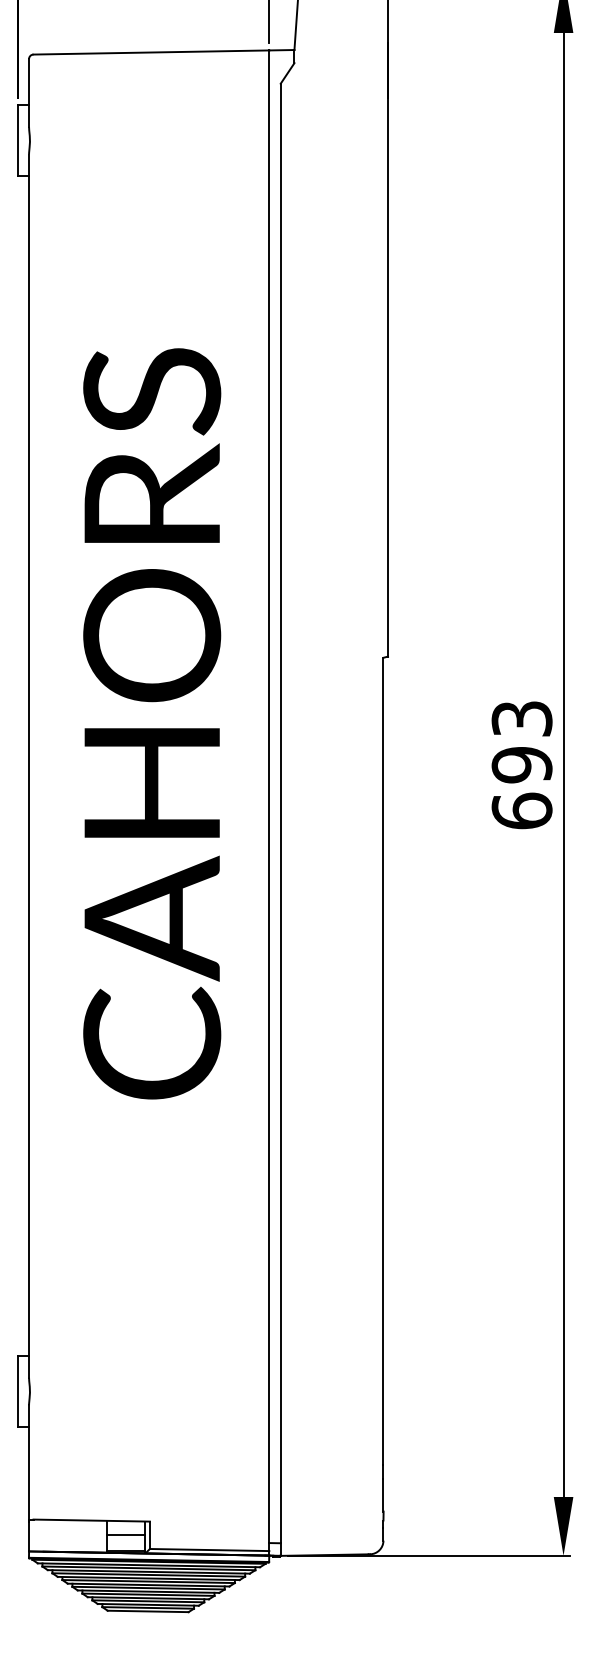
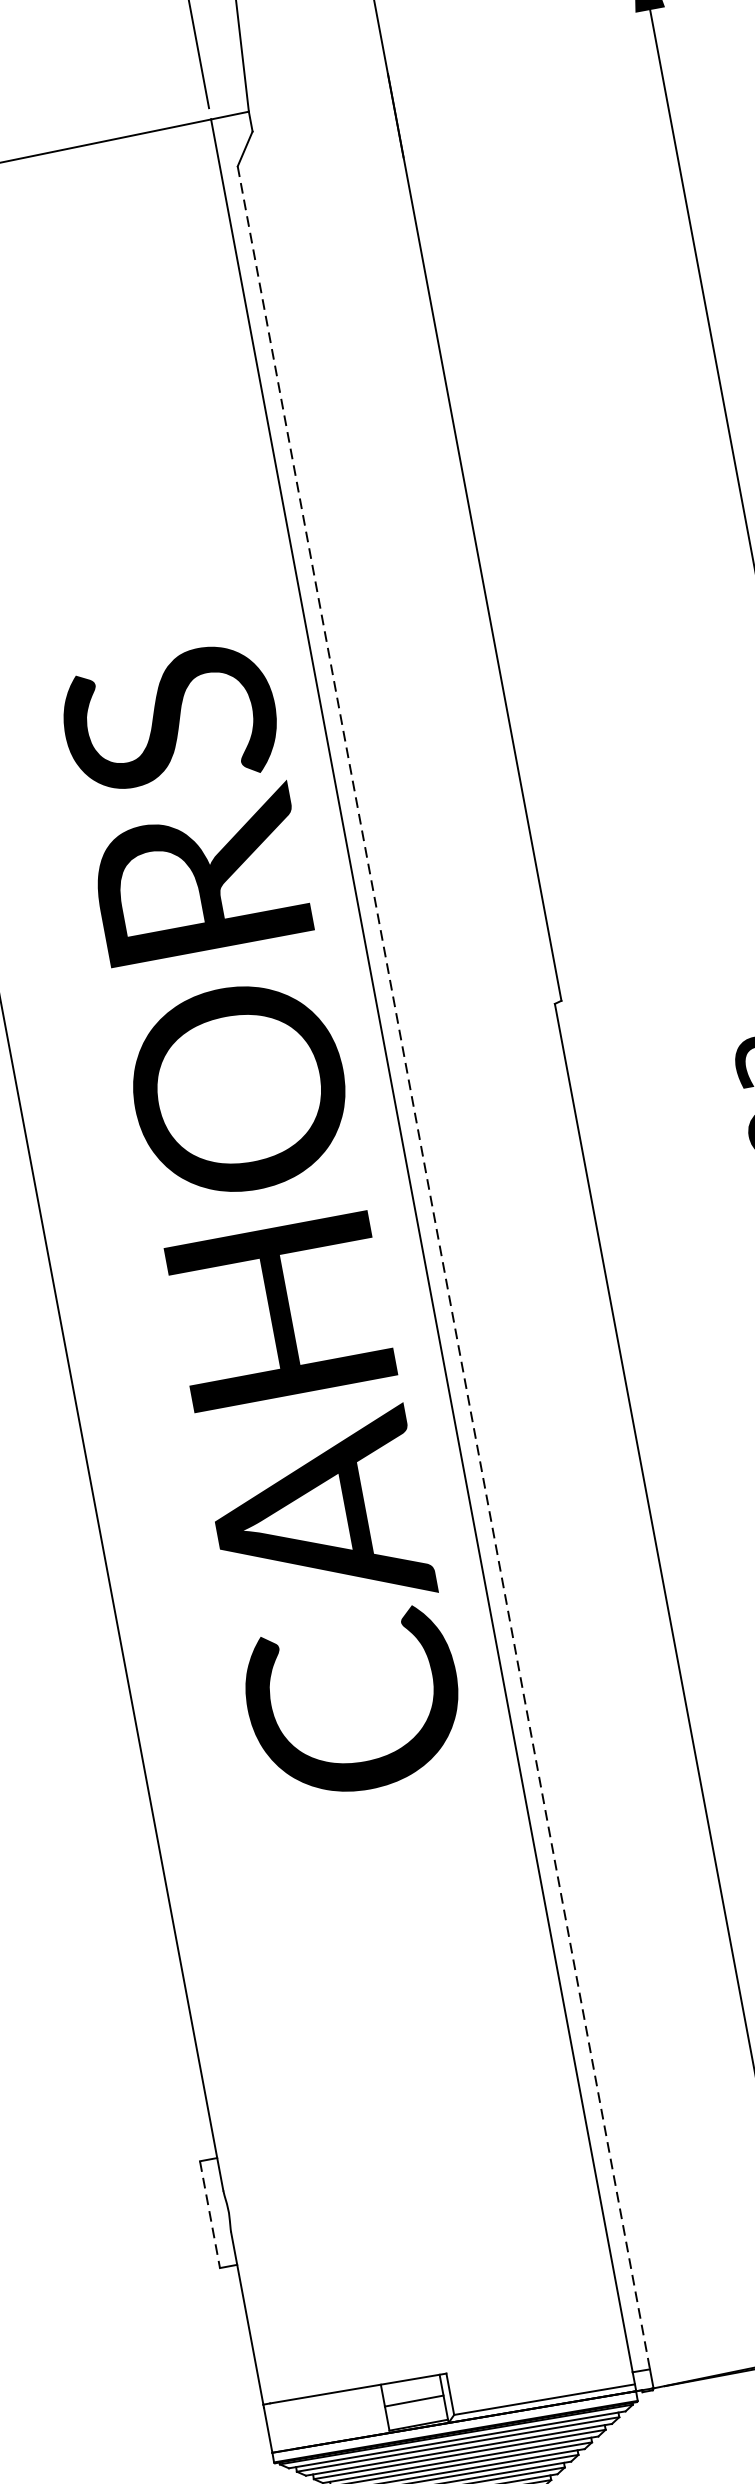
text: (152, 723) -> (264, 1221), moved
line: (280, 813) -> (443, 1267), solid -> dashed
line: (17, 1392) -> (210, 2216), solid -> dashed

